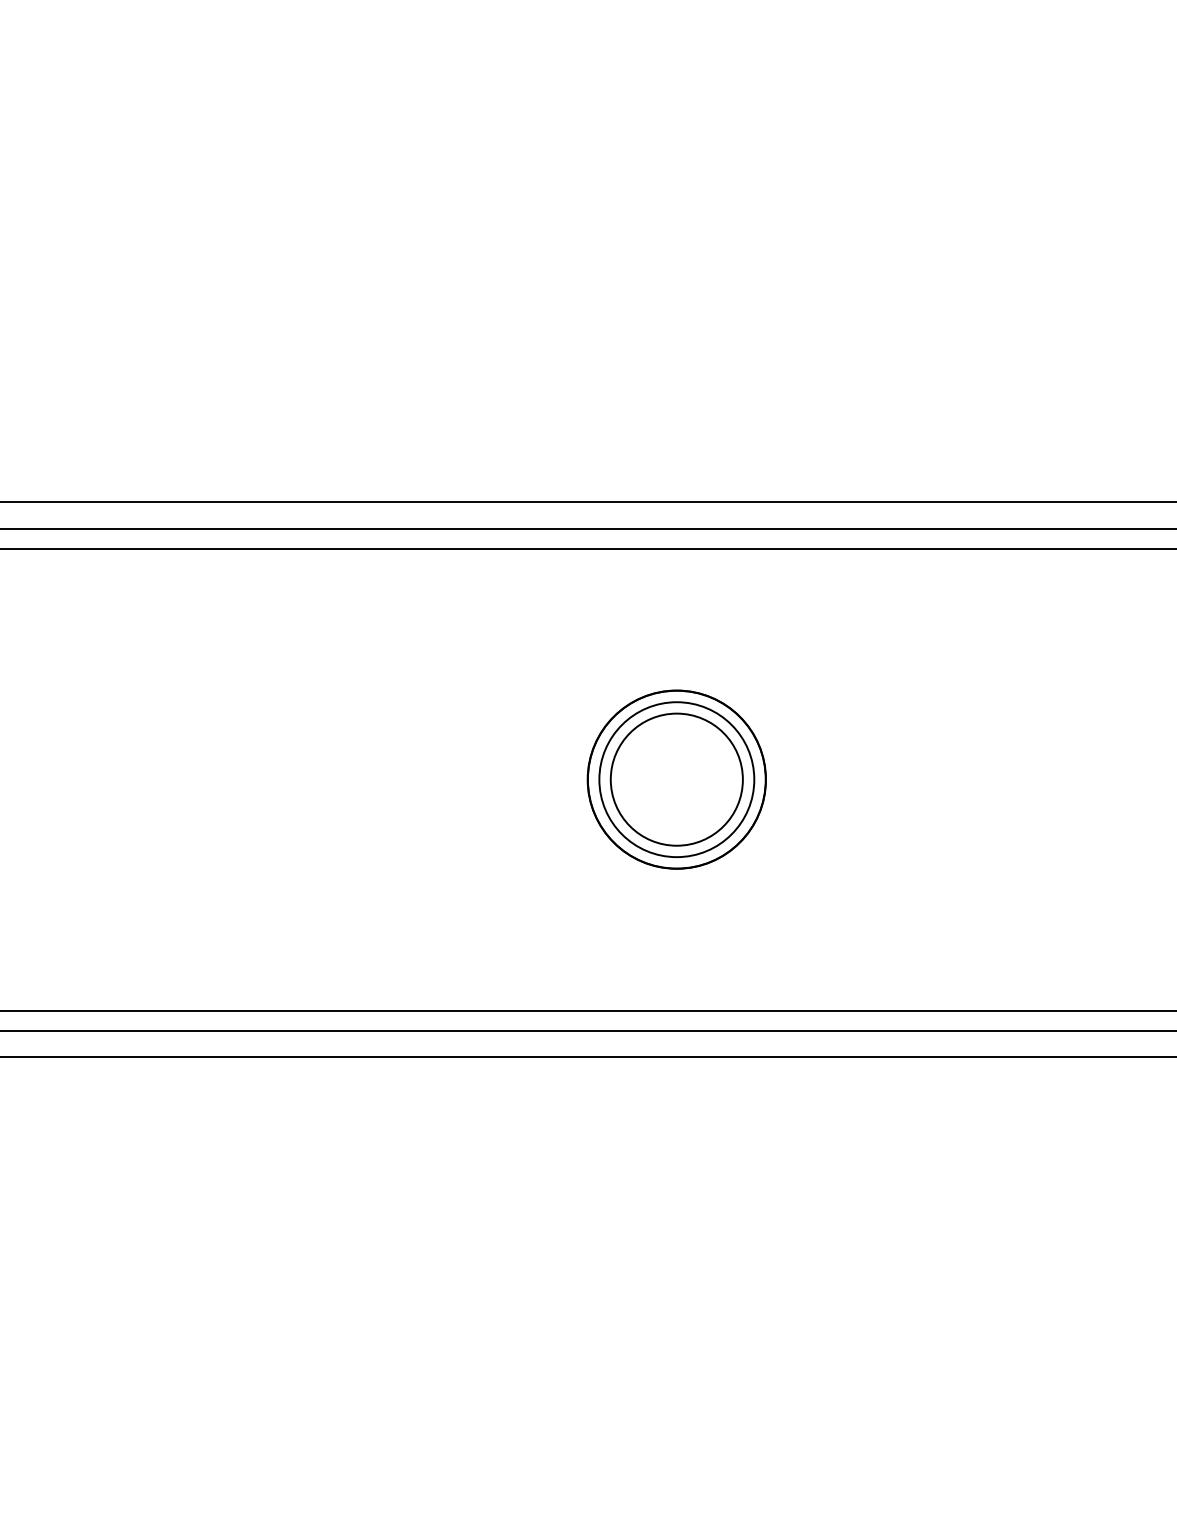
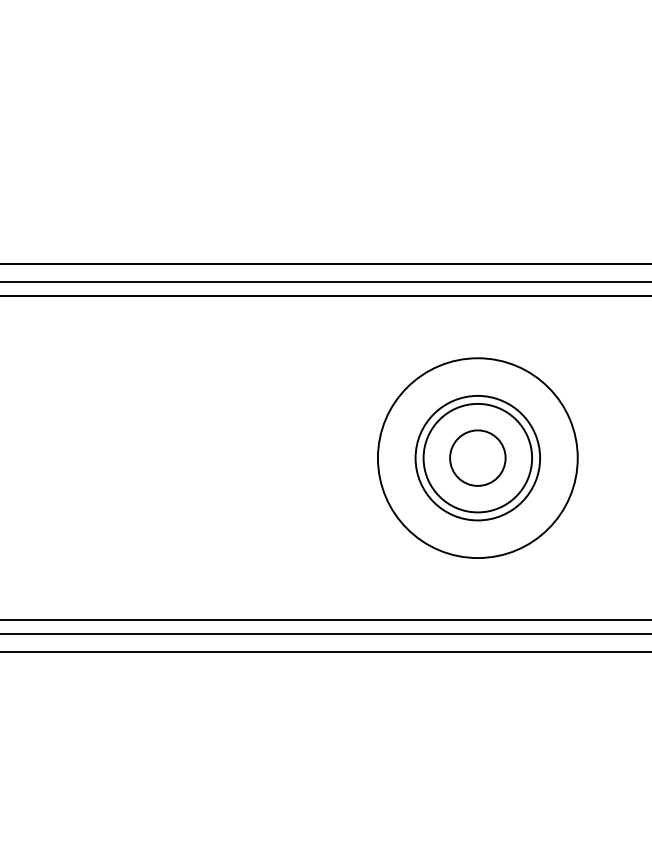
circle: (676, 779) -> (477, 458), size x0.6
circle: (676, 779) -> (477, 458), size x1.6

